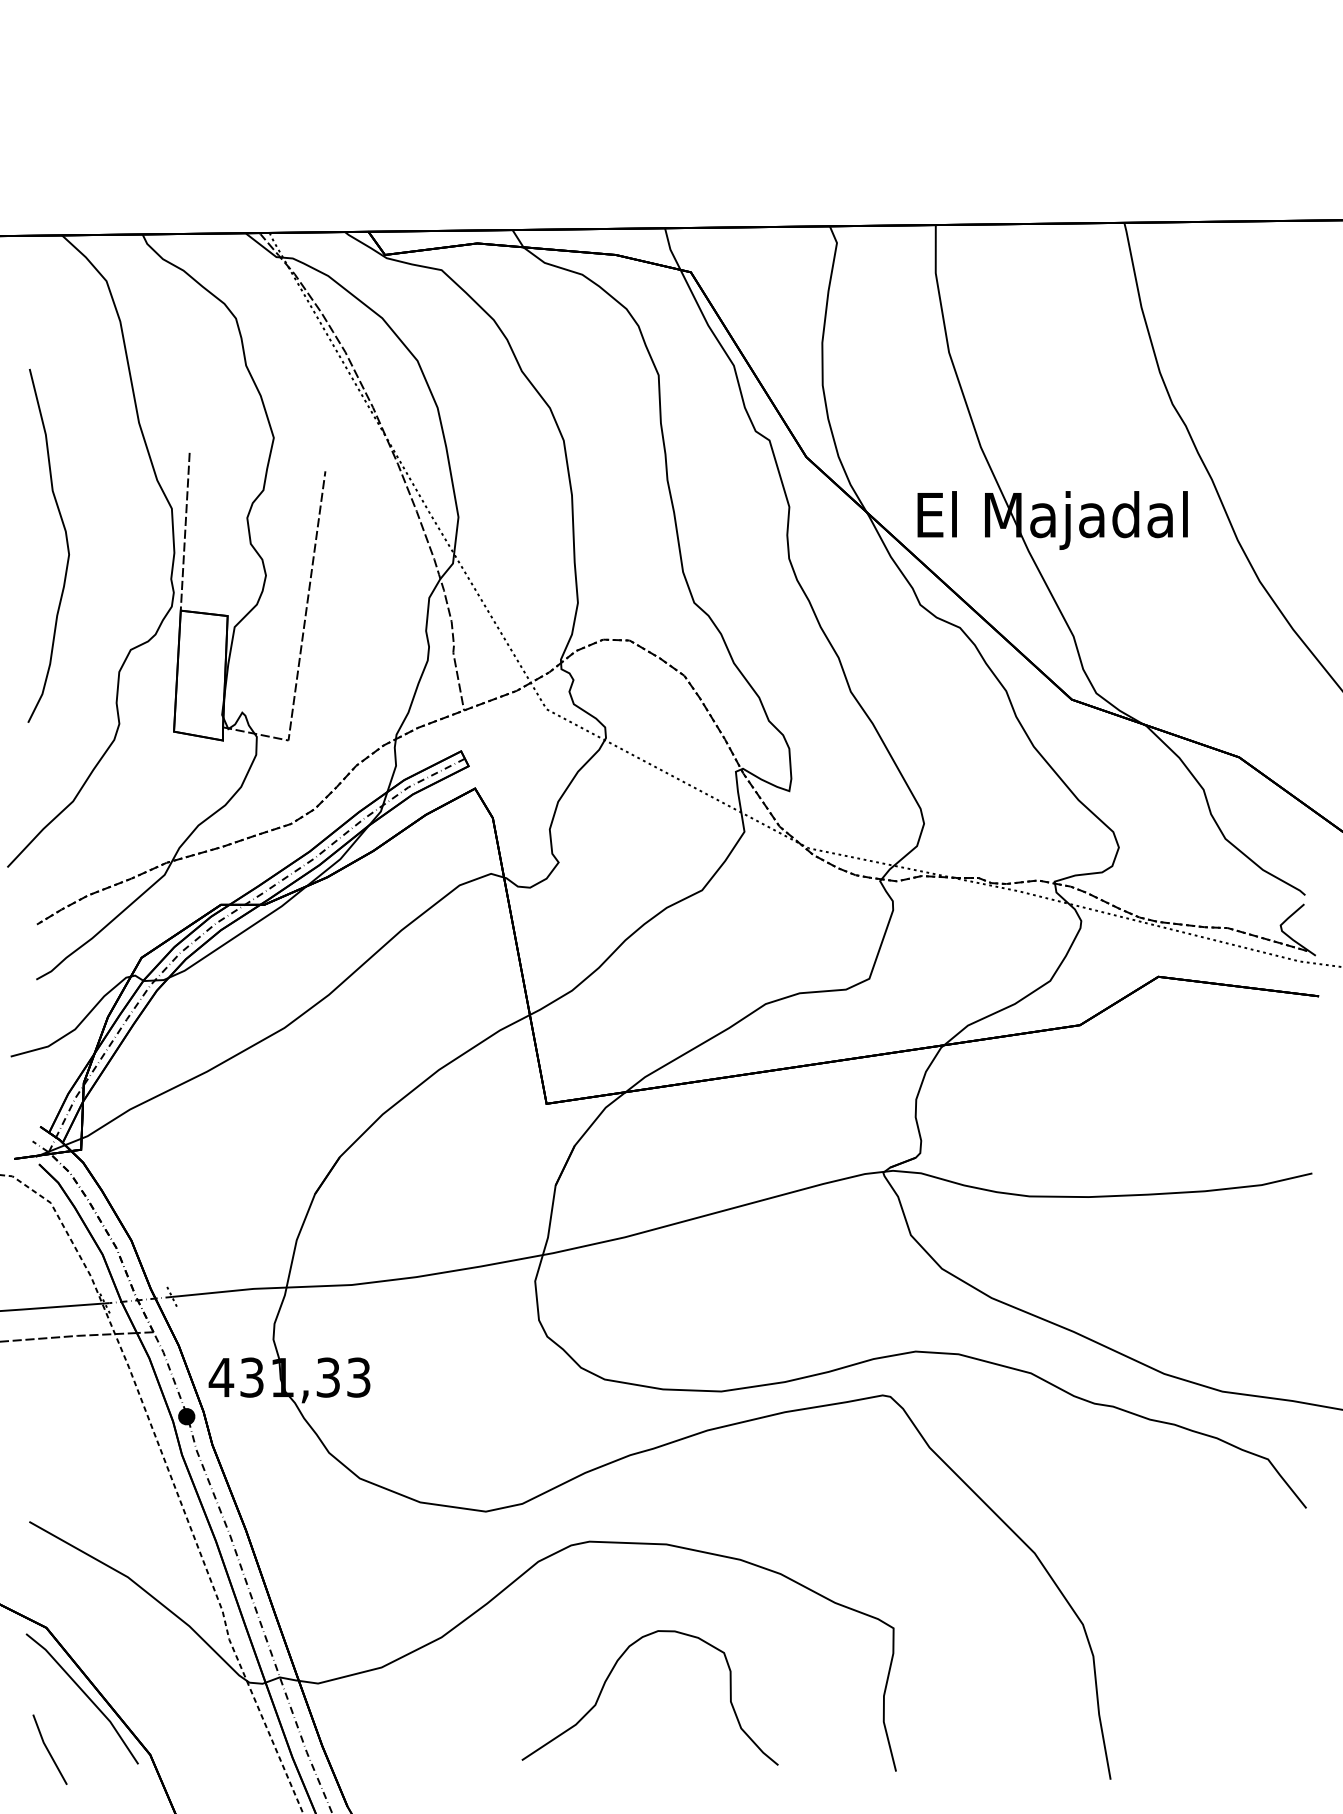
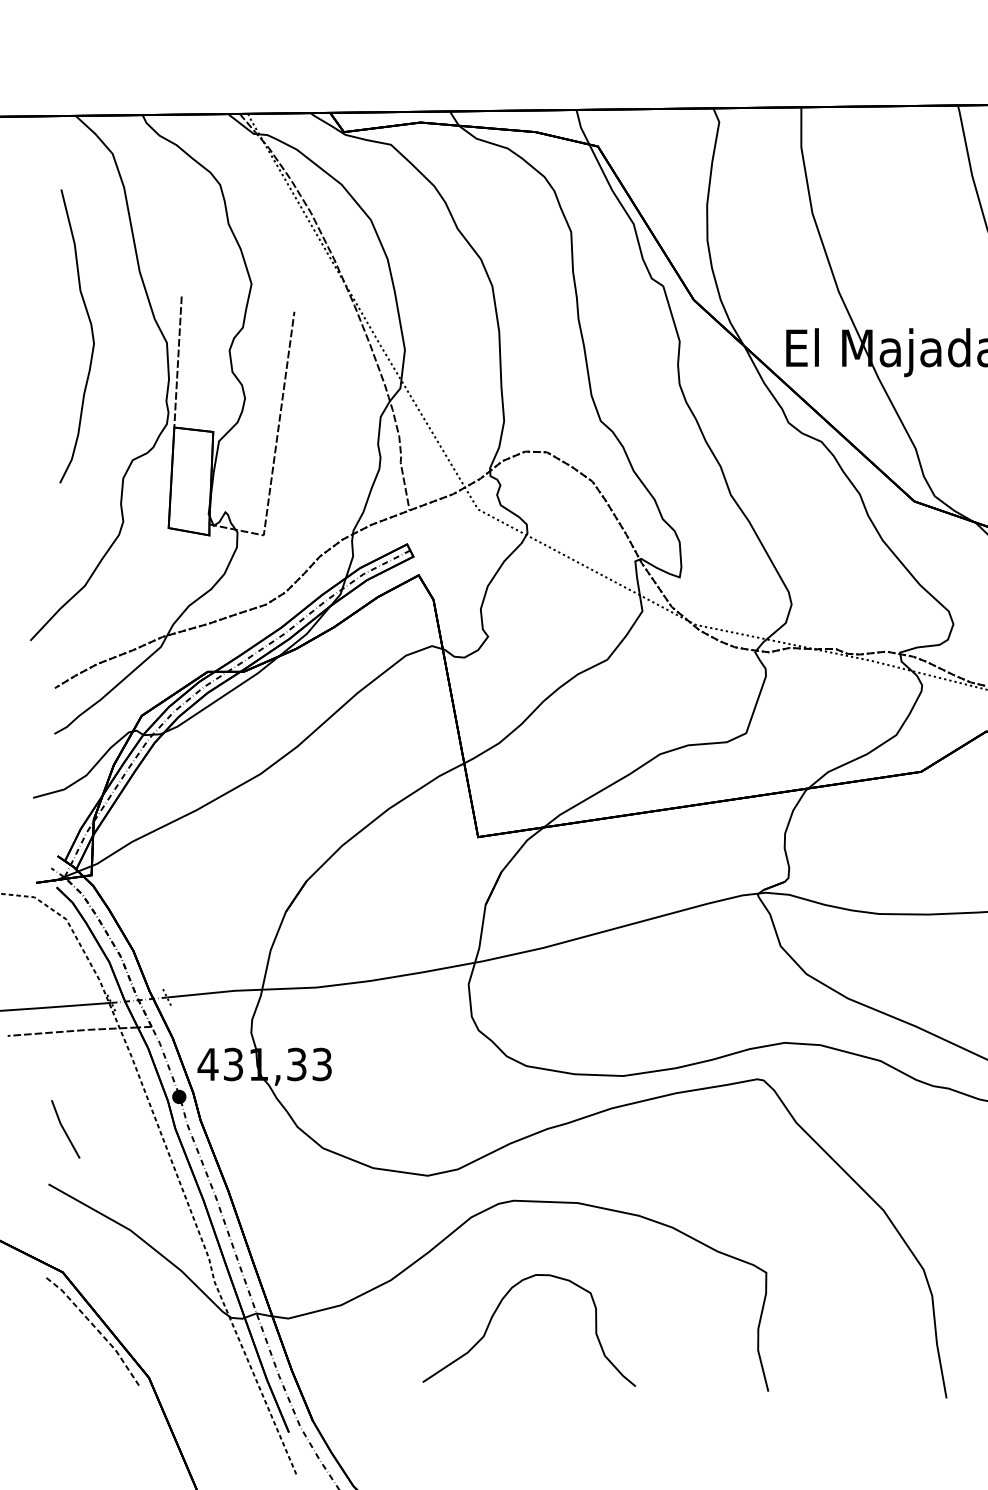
curve: (66, 545) -> (91, 336), moved
curve: (610, 1675) -> (496, 1311), moved
line: (86, 1694) -> (96, 1327), solid -> dashed
line: (48, 1749) -> (64, 1129), moved

